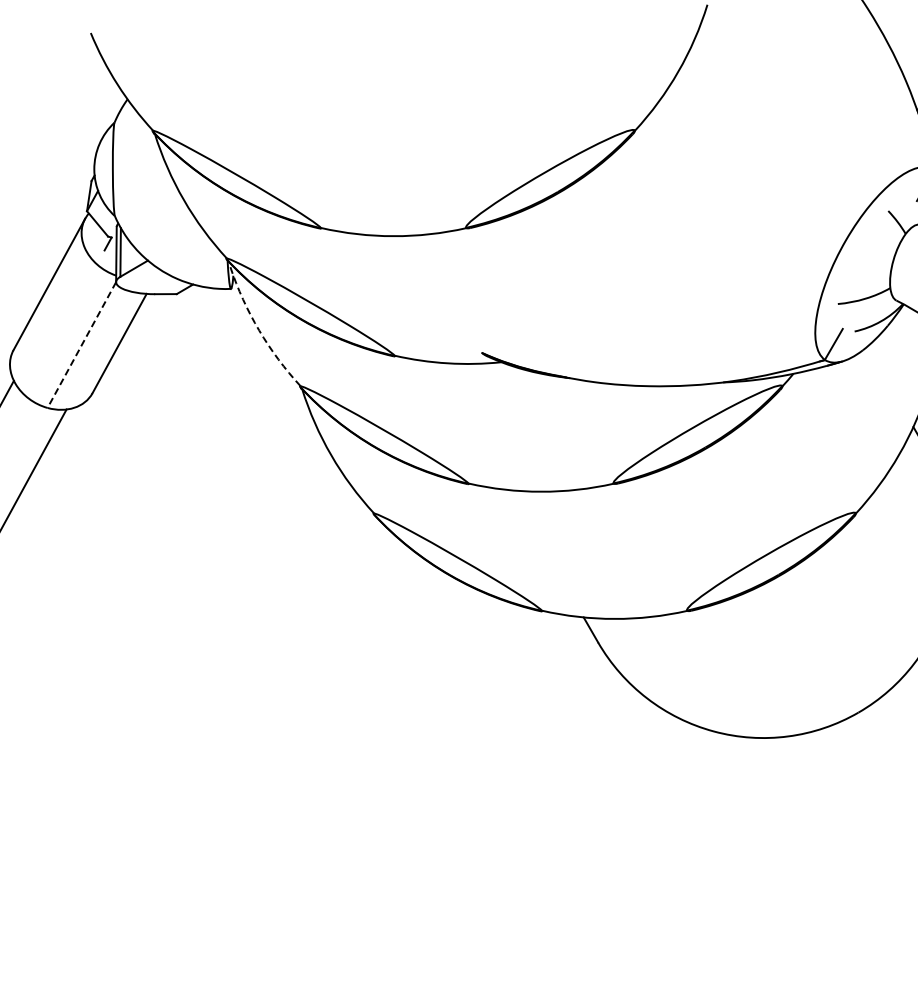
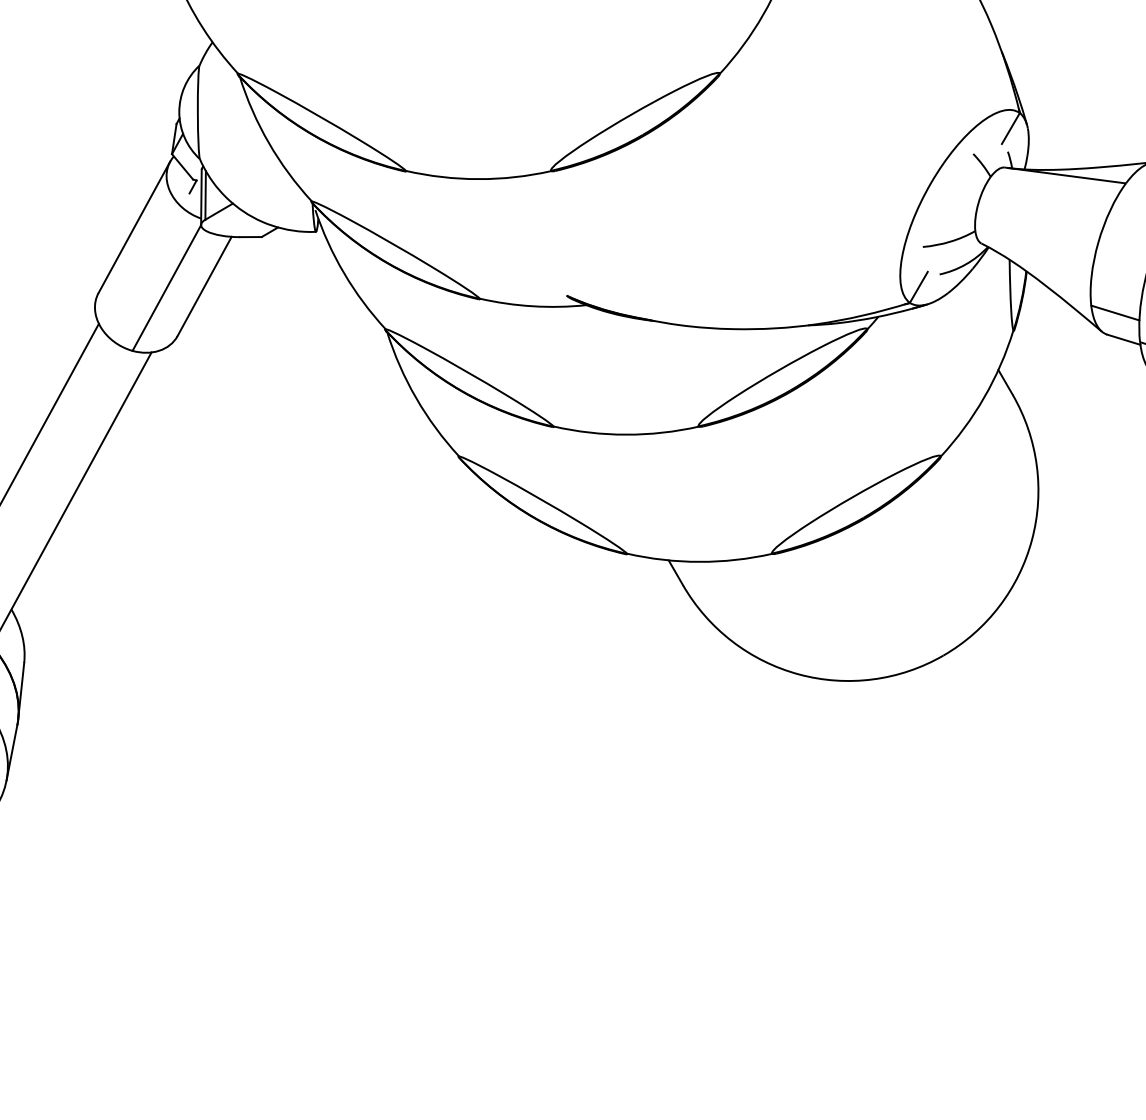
arc: (259, 330) -> (344, 273), dashed -> solid
line: (81, 345) -> (166, 288), dashed -> solid

